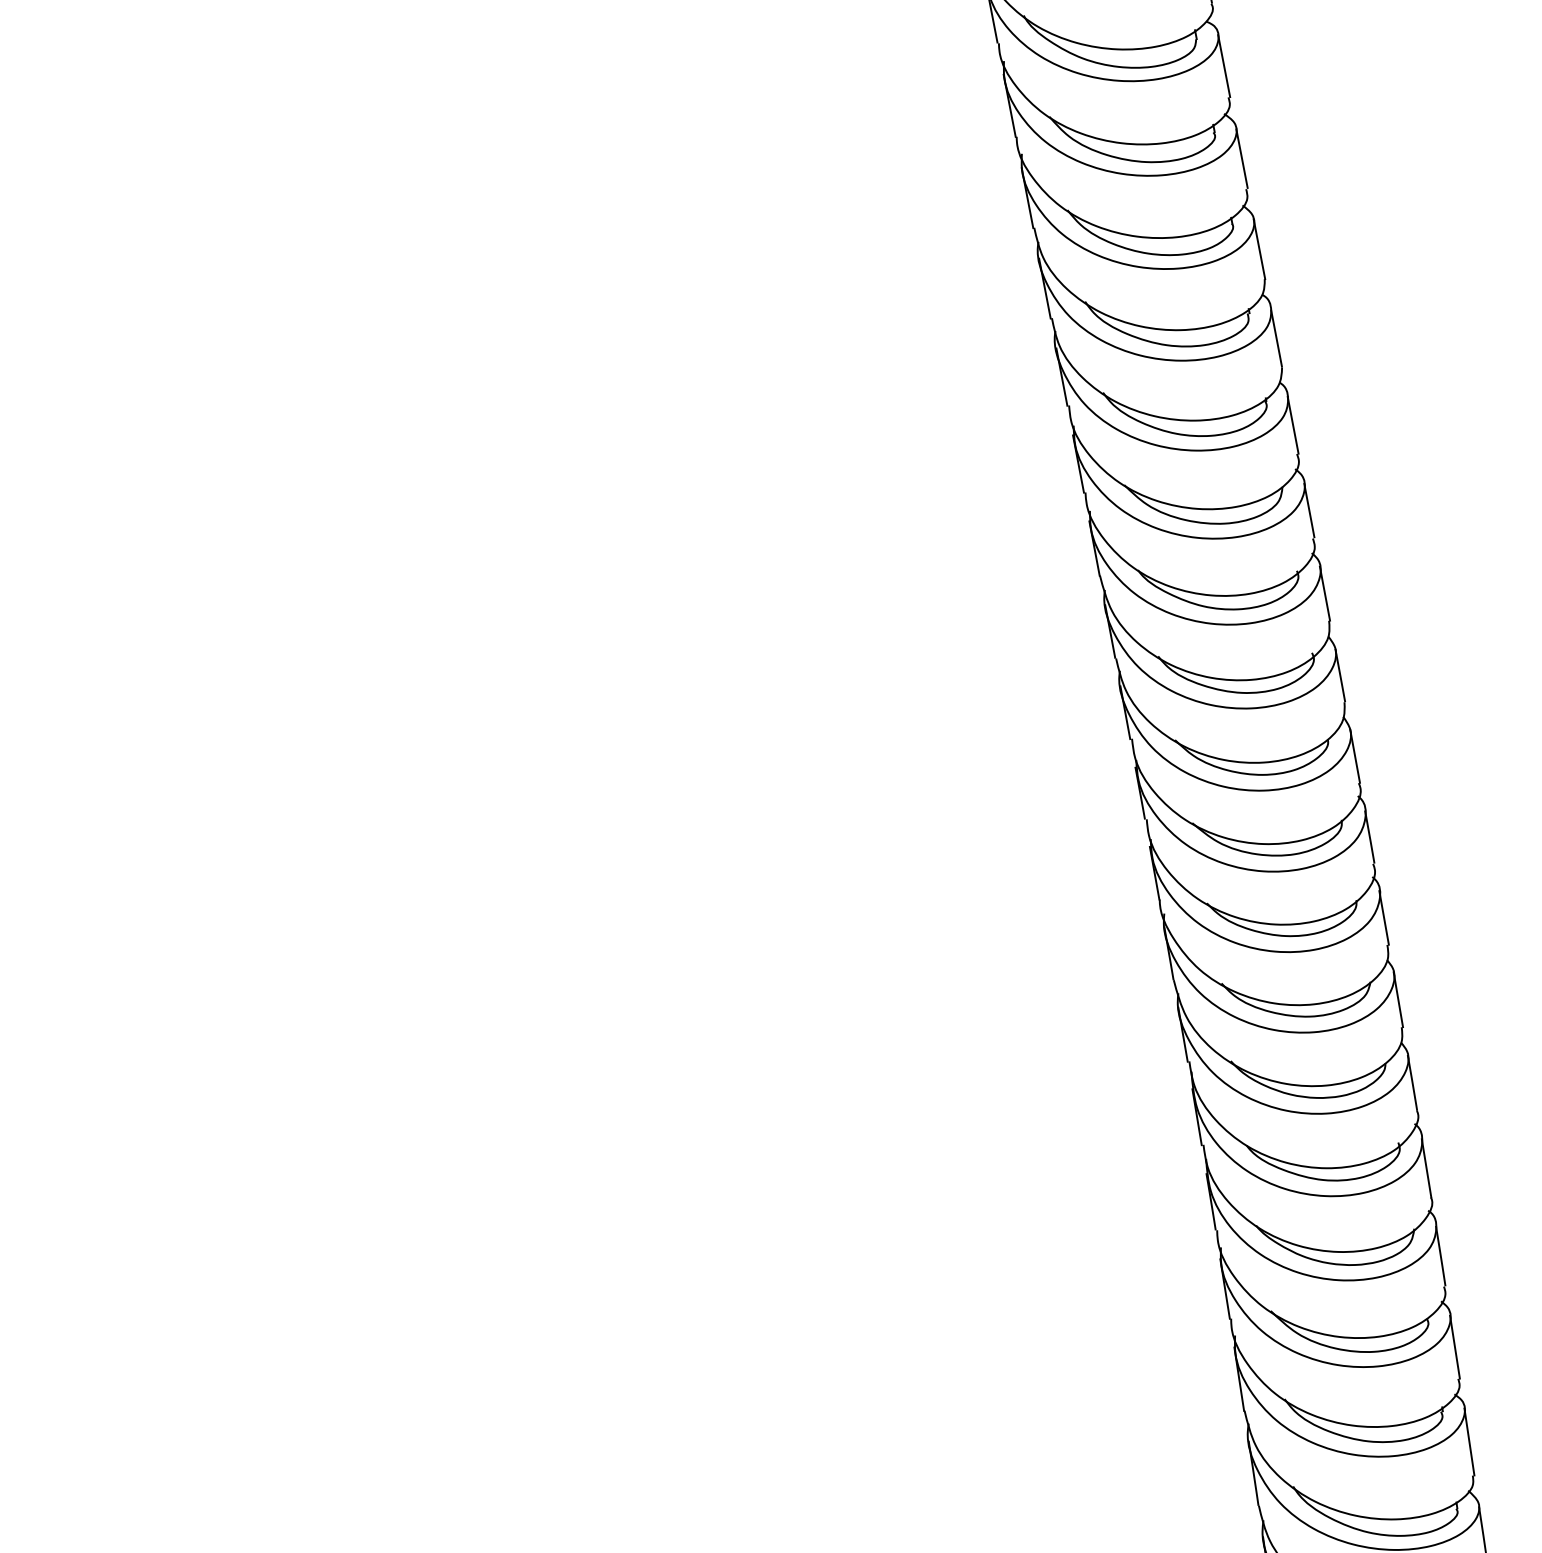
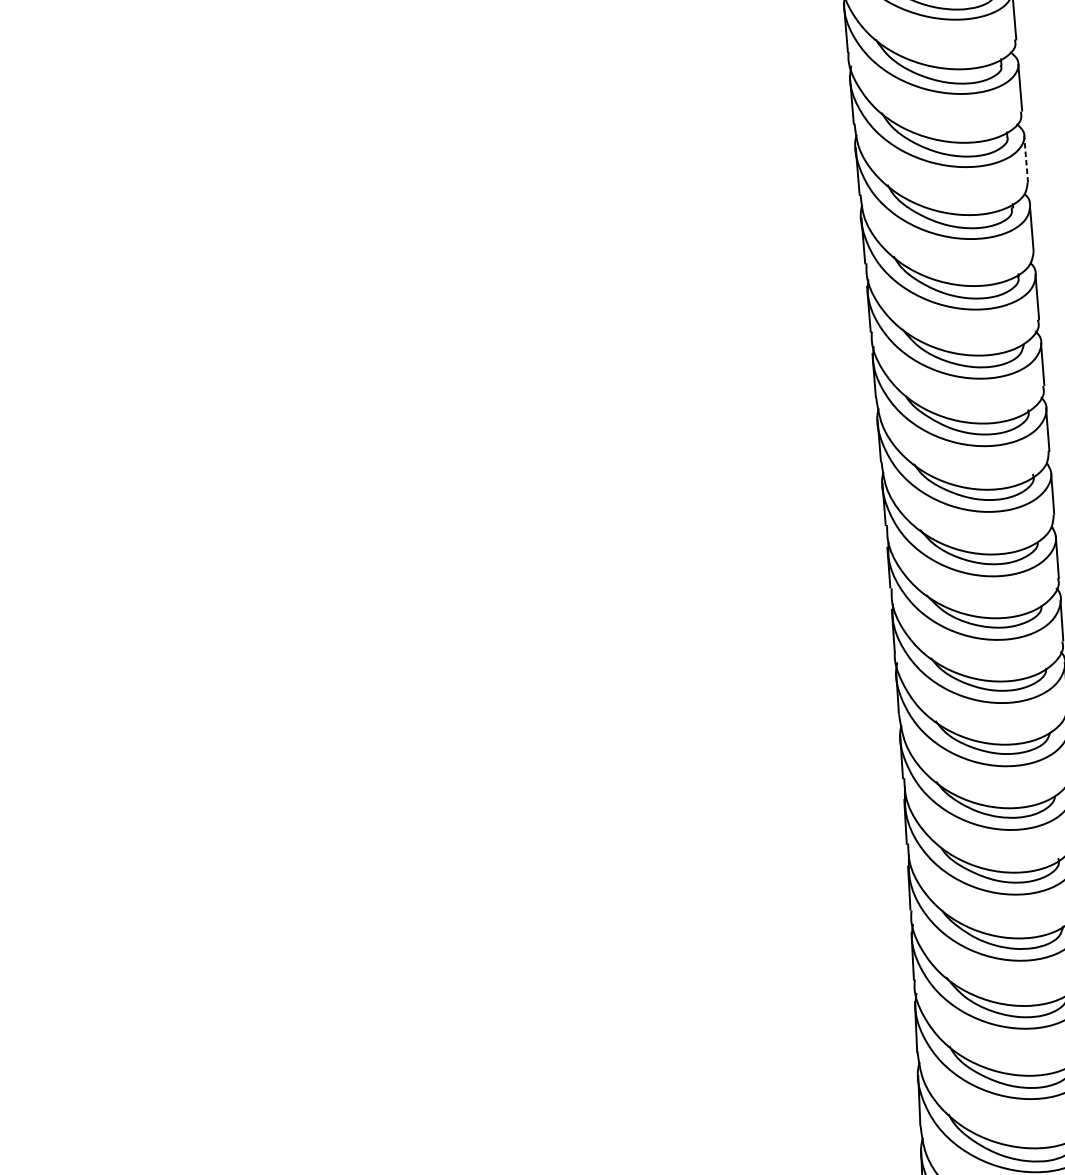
line: (1259, 248) -> (1026, 158), solid -> dashed

